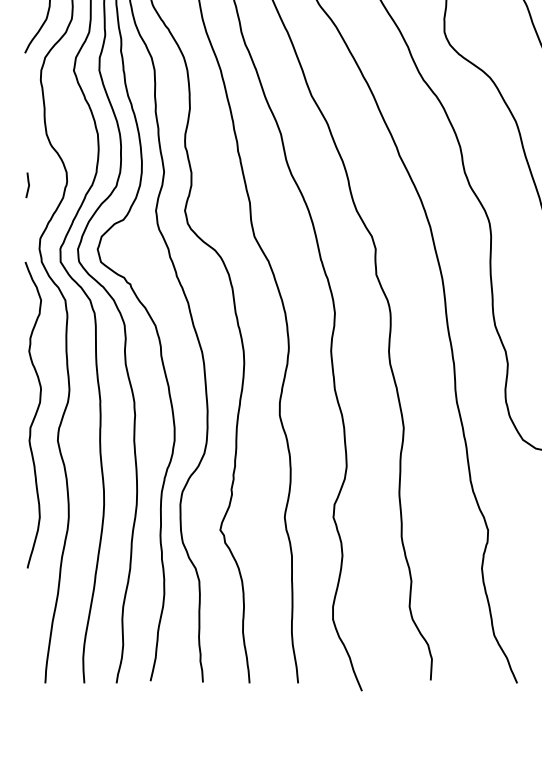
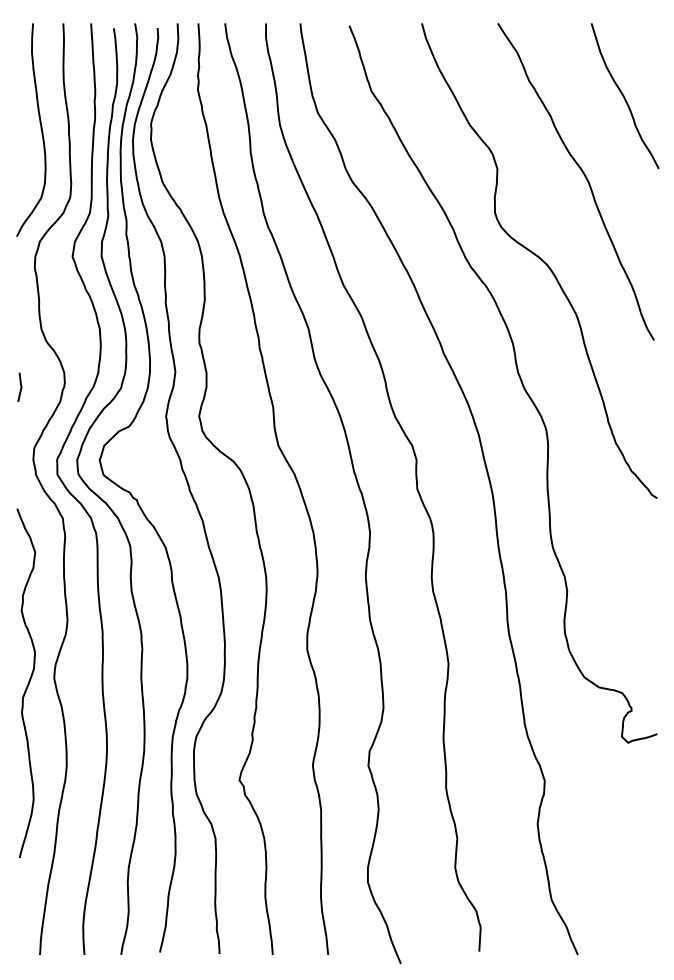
curve: (34, 415) -> (27, 683), moved

